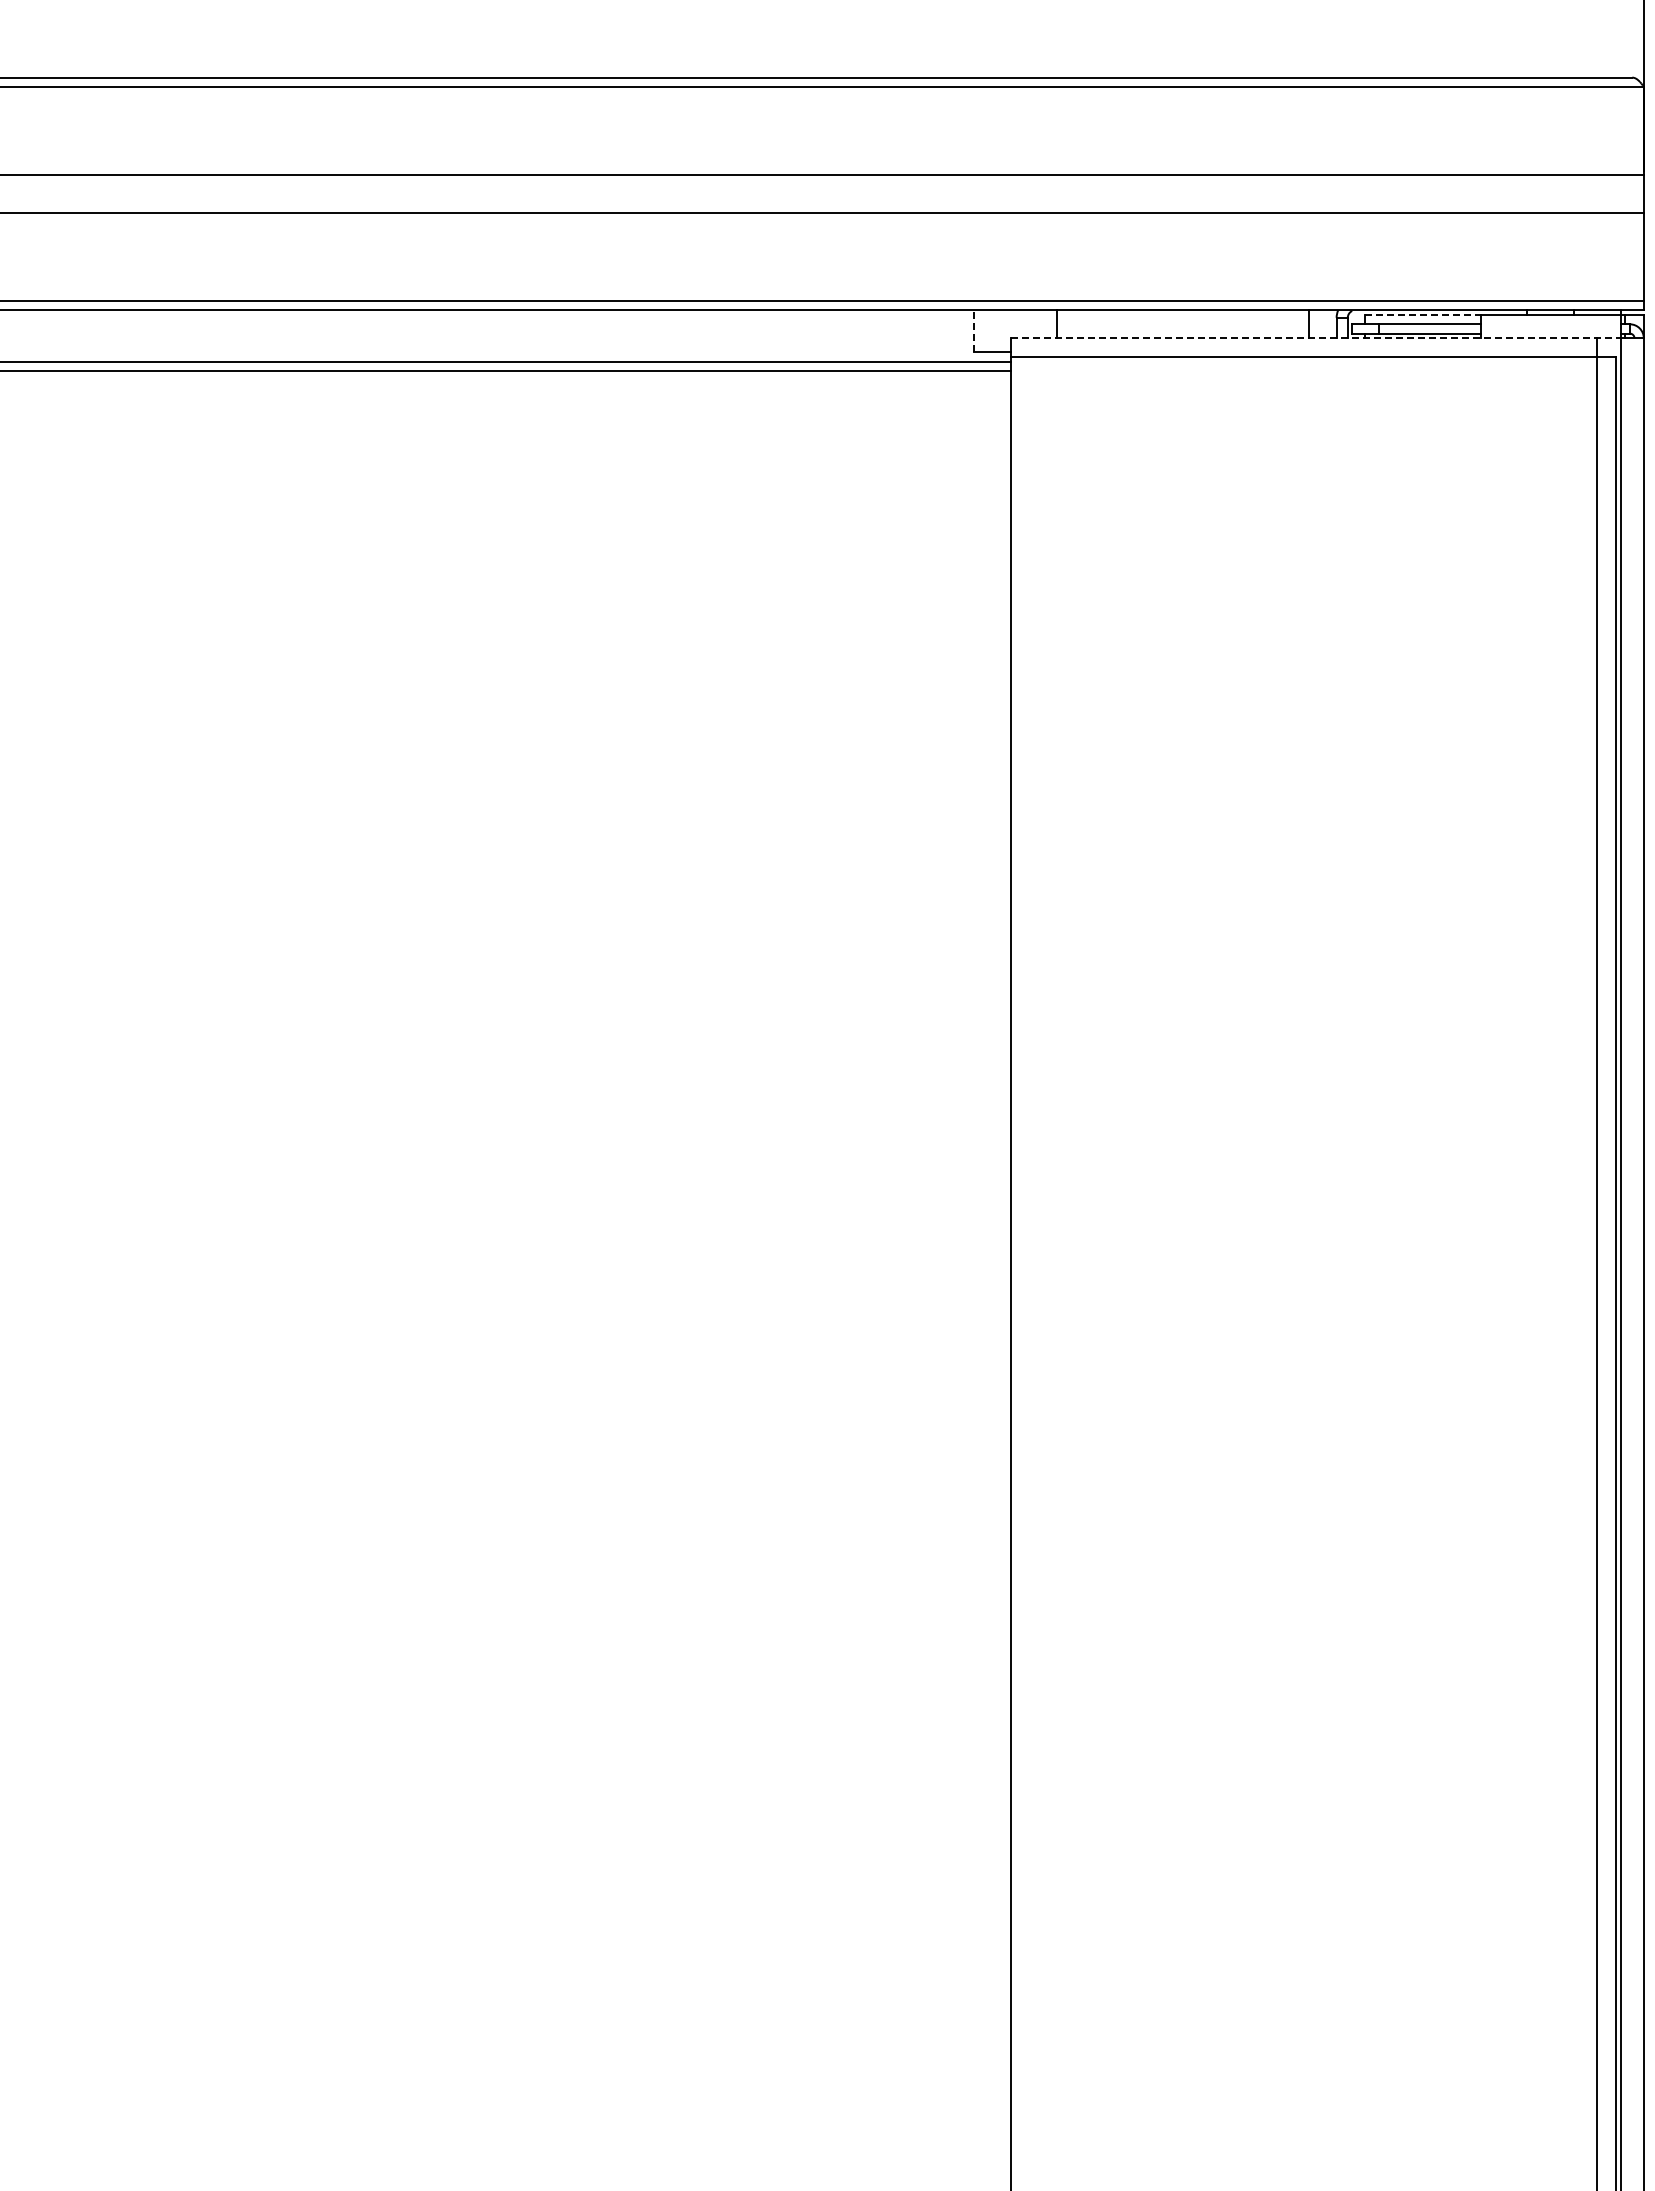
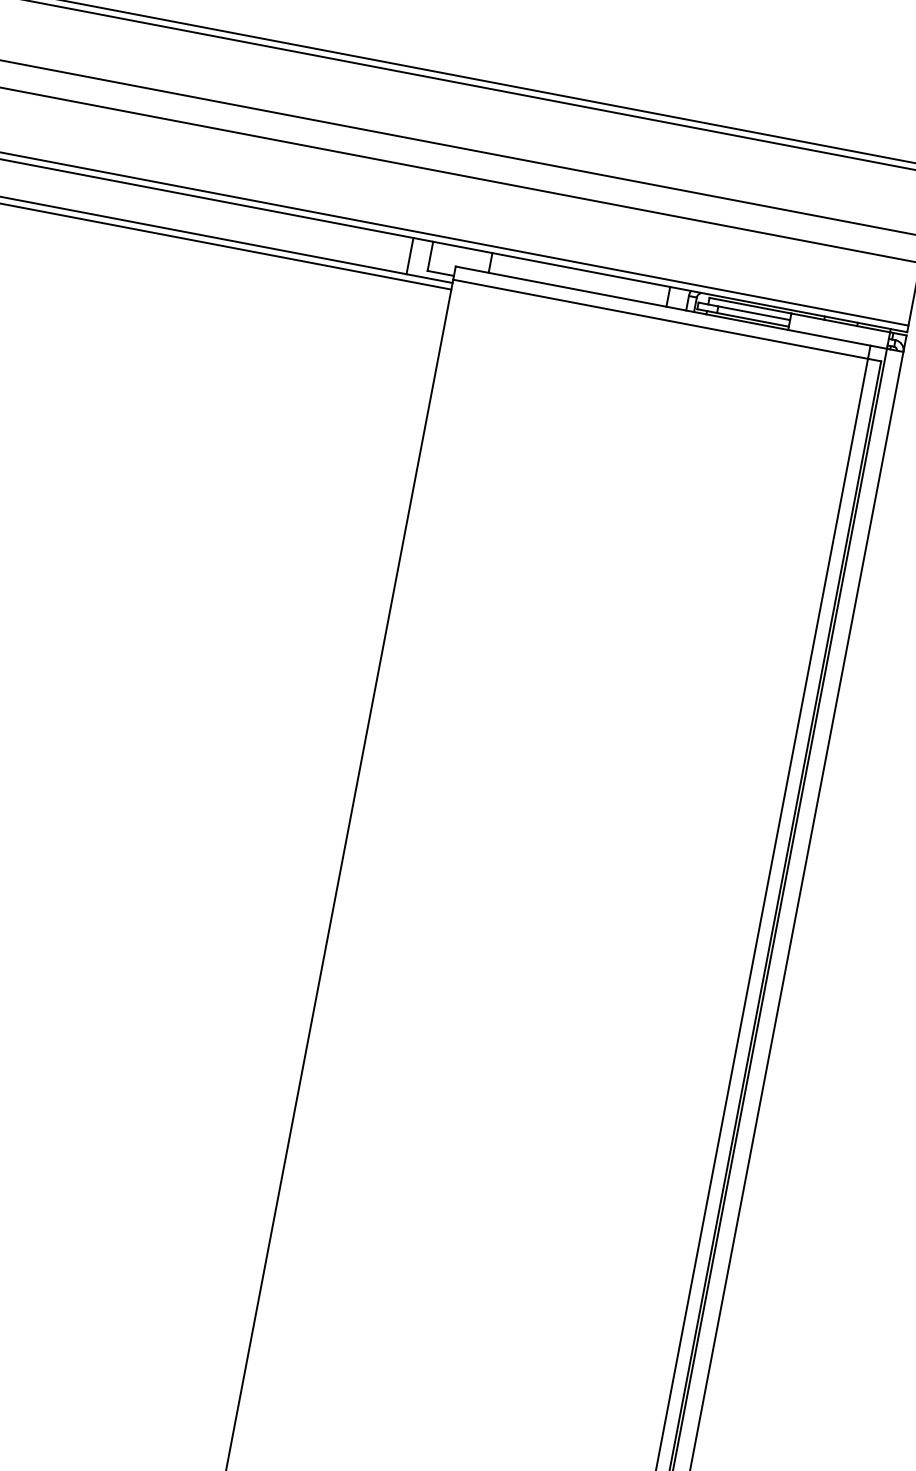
line: (1423, 315) -> (750, 306), dashed -> solid
line: (973, 330) -> (430, 256), dashed -> solid
line: (945, 335) -> (409, 255), added
line: (1315, 338) -> (671, 307), dashed -> solid

